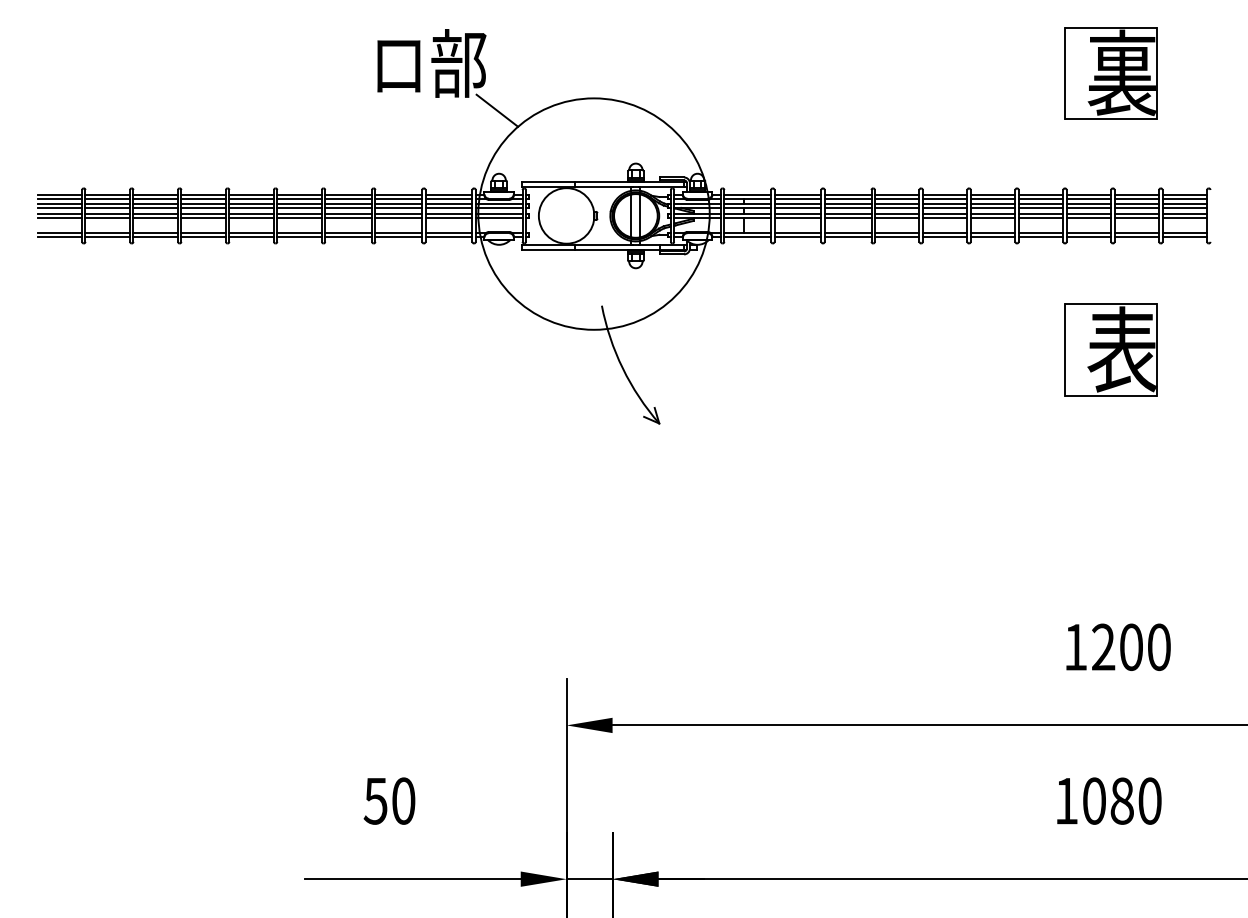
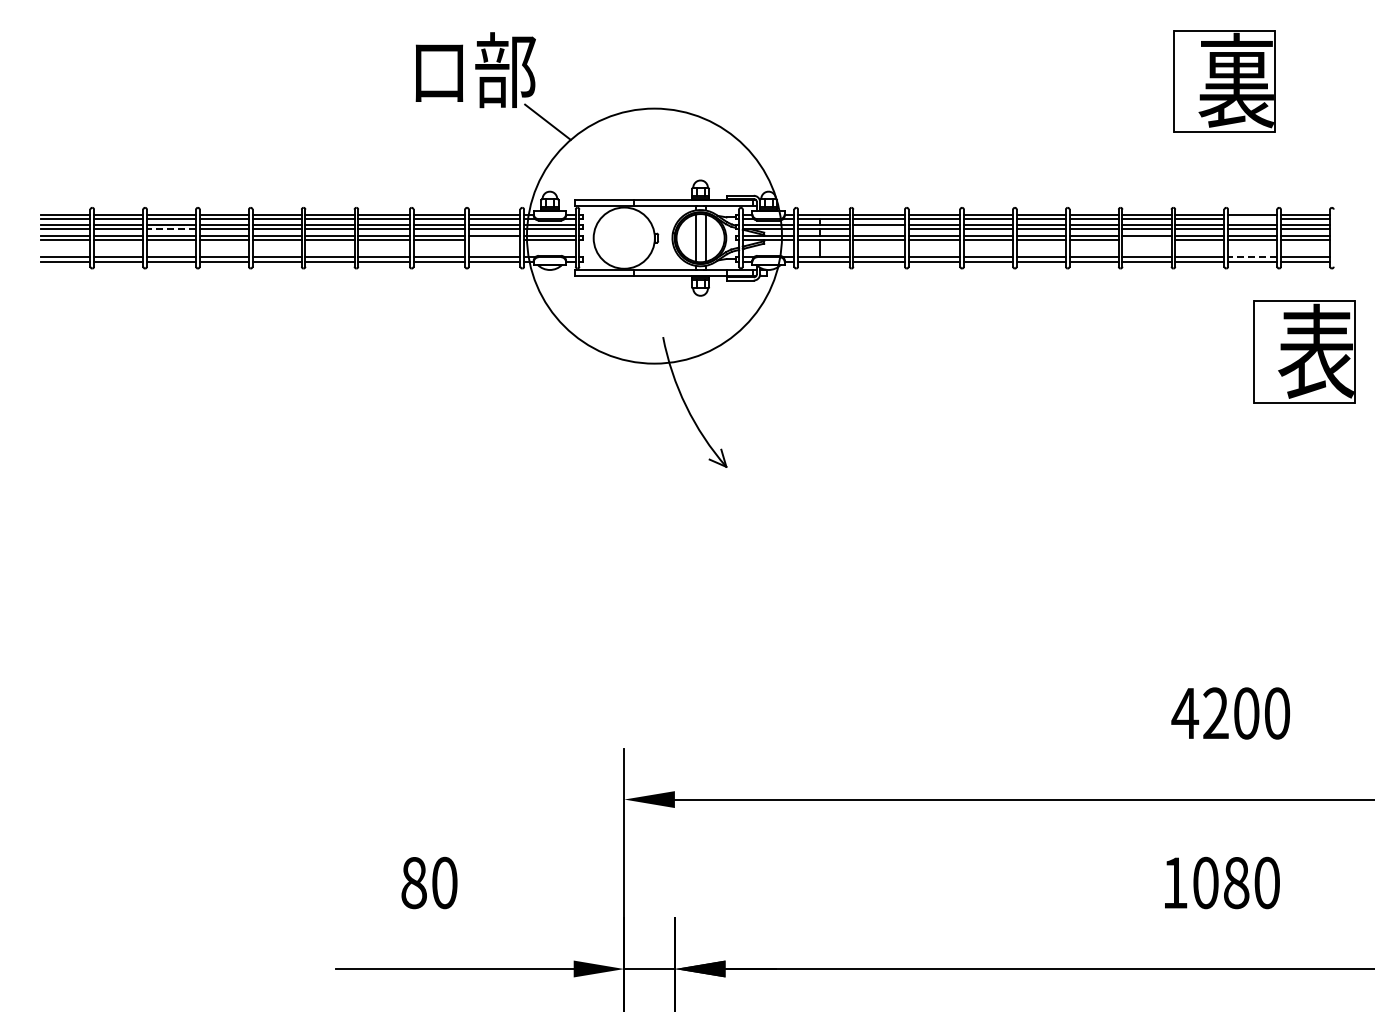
line: (1136, 199) -> (1252, 219), removed
line: (155, 208) -> (171, 229), solid -> dashed
line: (797, 208) -> (878, 229), removed
line: (448, 218) -> (494, 240), removed
line: (1040, 218) -> (1146, 240), removed
line: (1136, 233) -> (1252, 257), solid -> dashed
part: (1111, 349) -> (1304, 351), moved
text: (1075, 647) -> (1185, 713), 1200 -> 4200
text: (375, 801) -> (413, 883), 50 -> 80

